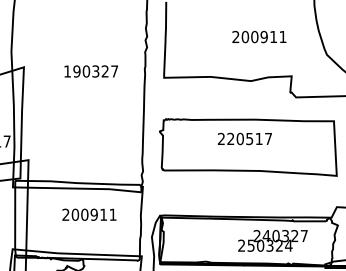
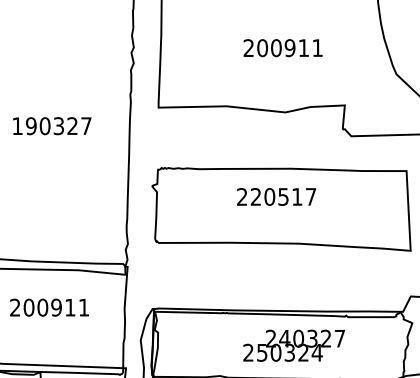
text: (259, 36) -> (283, 47), moved
text: (90, 71) -> (51, 126), moved
text: (272, 240) -> (293, 345), moved

